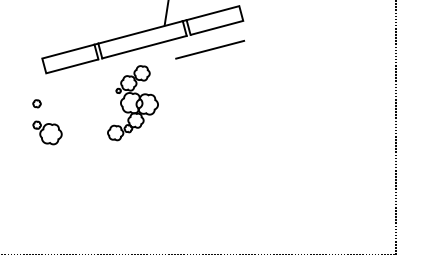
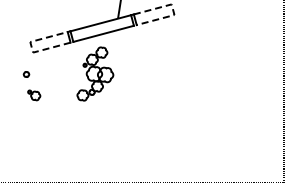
line: (241, 14) -> (173, 10), solid -> dashed
line: (209, 49) -> (150, 35), removed
line: (43, 64) -> (31, 46), solid -> dashed
part: (48, 133) -> (34, 95), size x0.6

